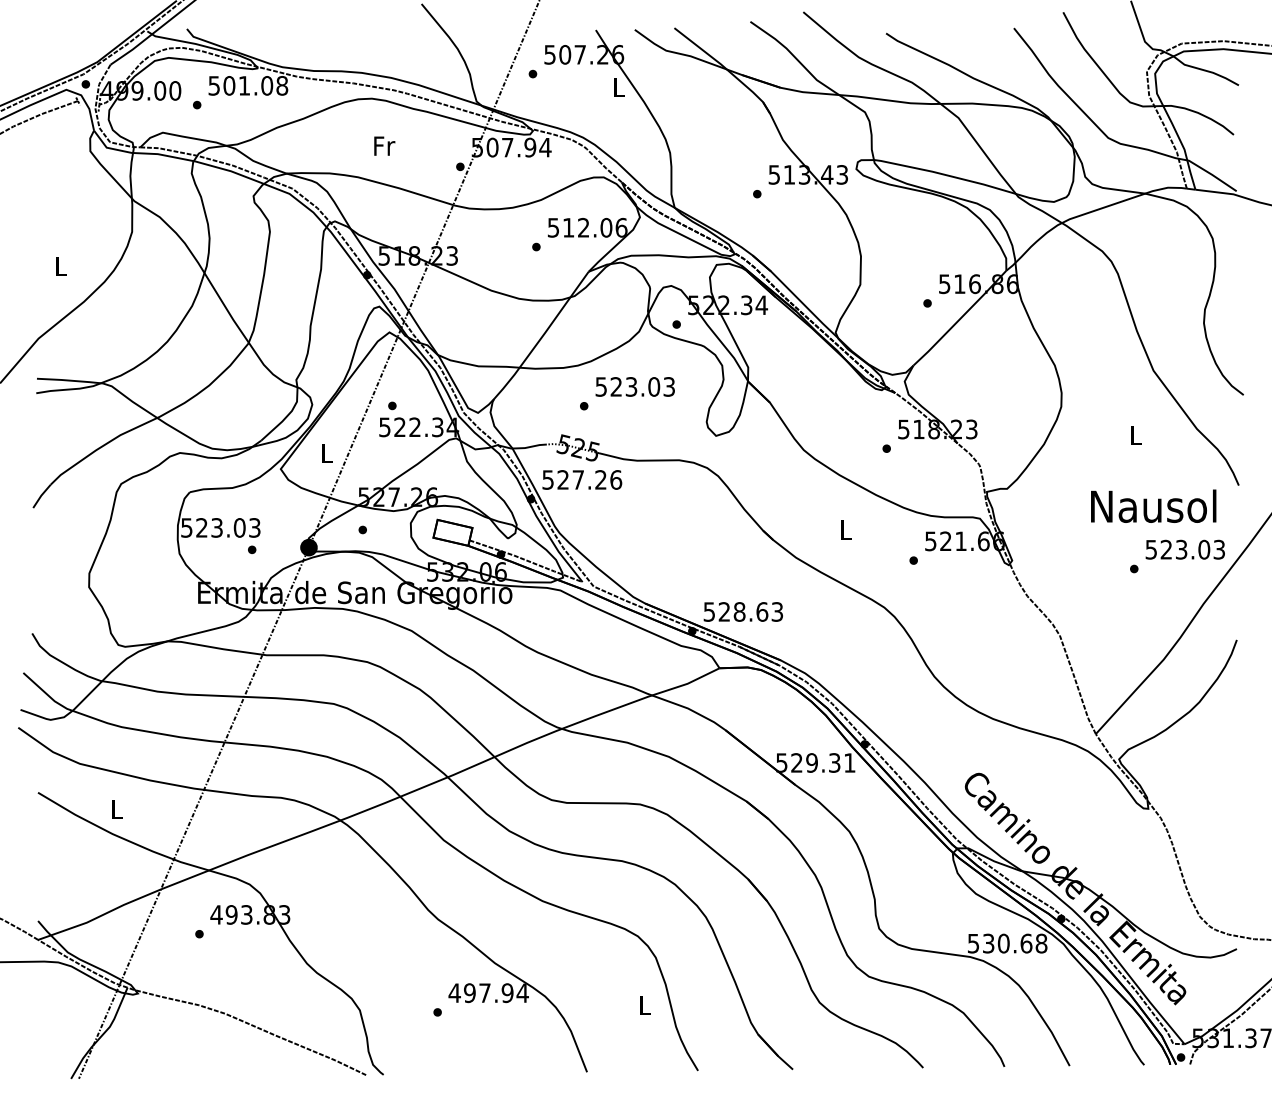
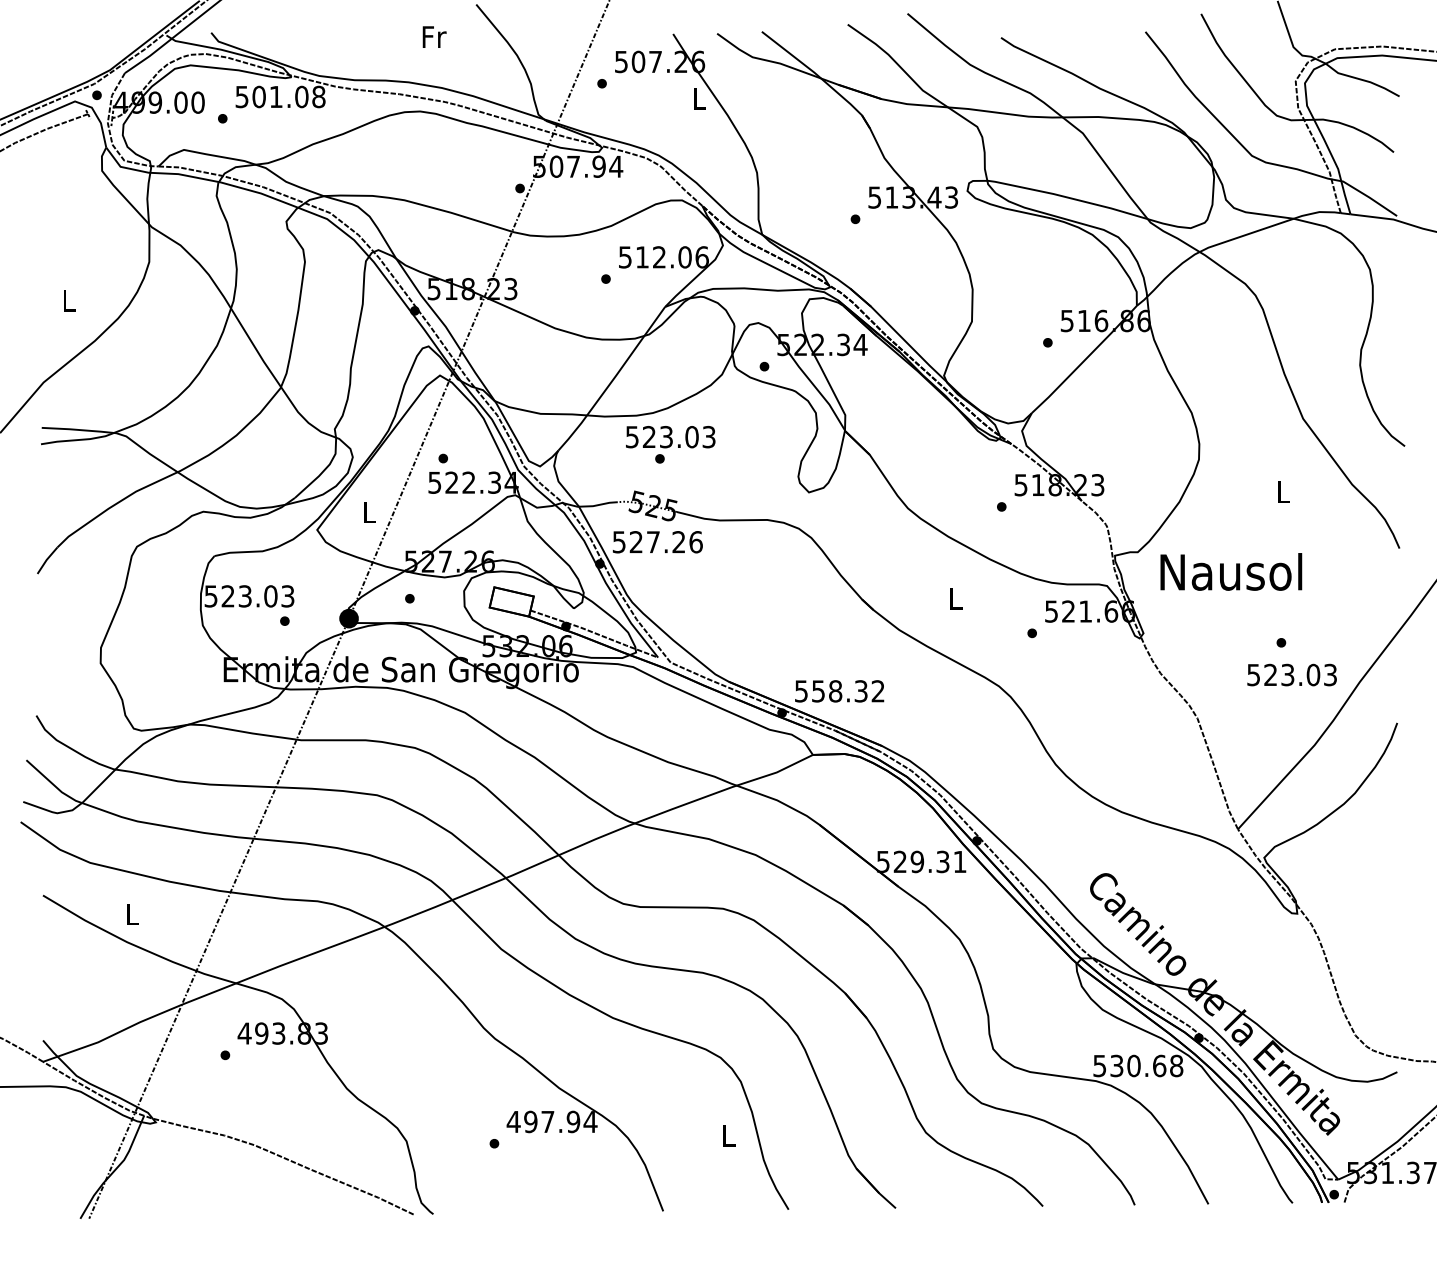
text: (384, 145) -> (434, 36), moved
text: (635, 387) -> (670, 437), moved
text: (1153, 505) -> (1231, 571), moved
text: (1184, 549) -> (1291, 674), moved
text: (751, 612) -> (848, 691), 528.63 -> 558.32

